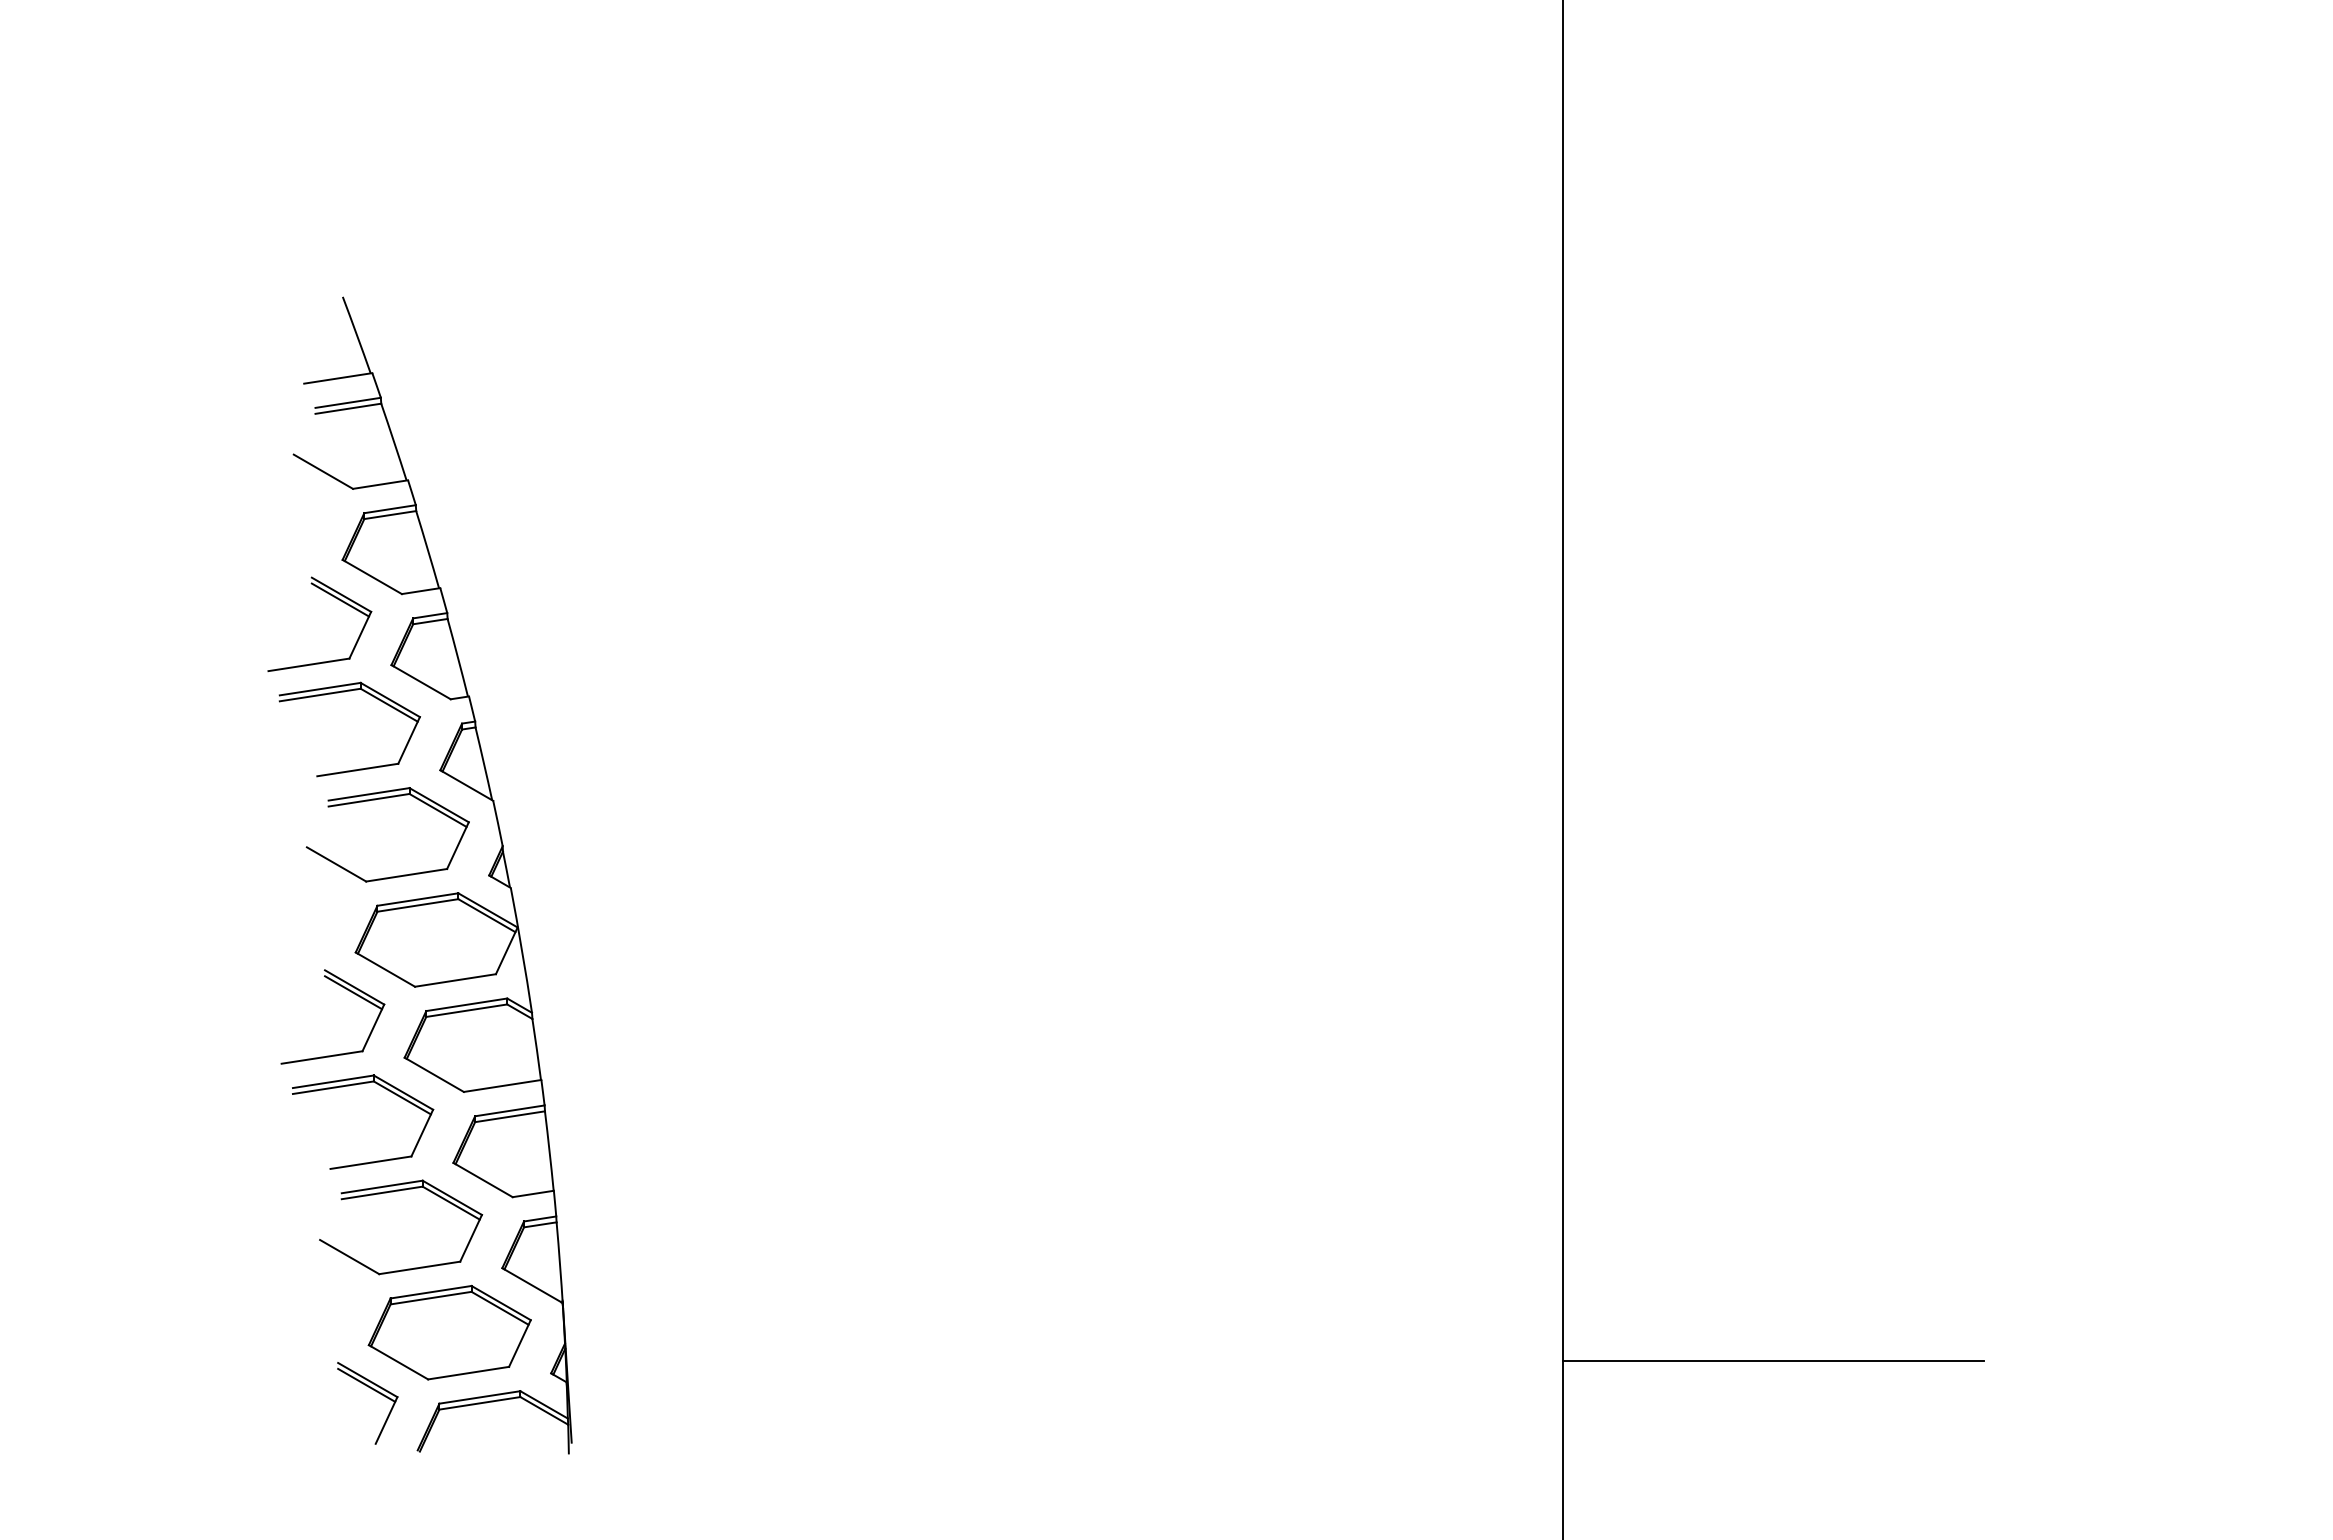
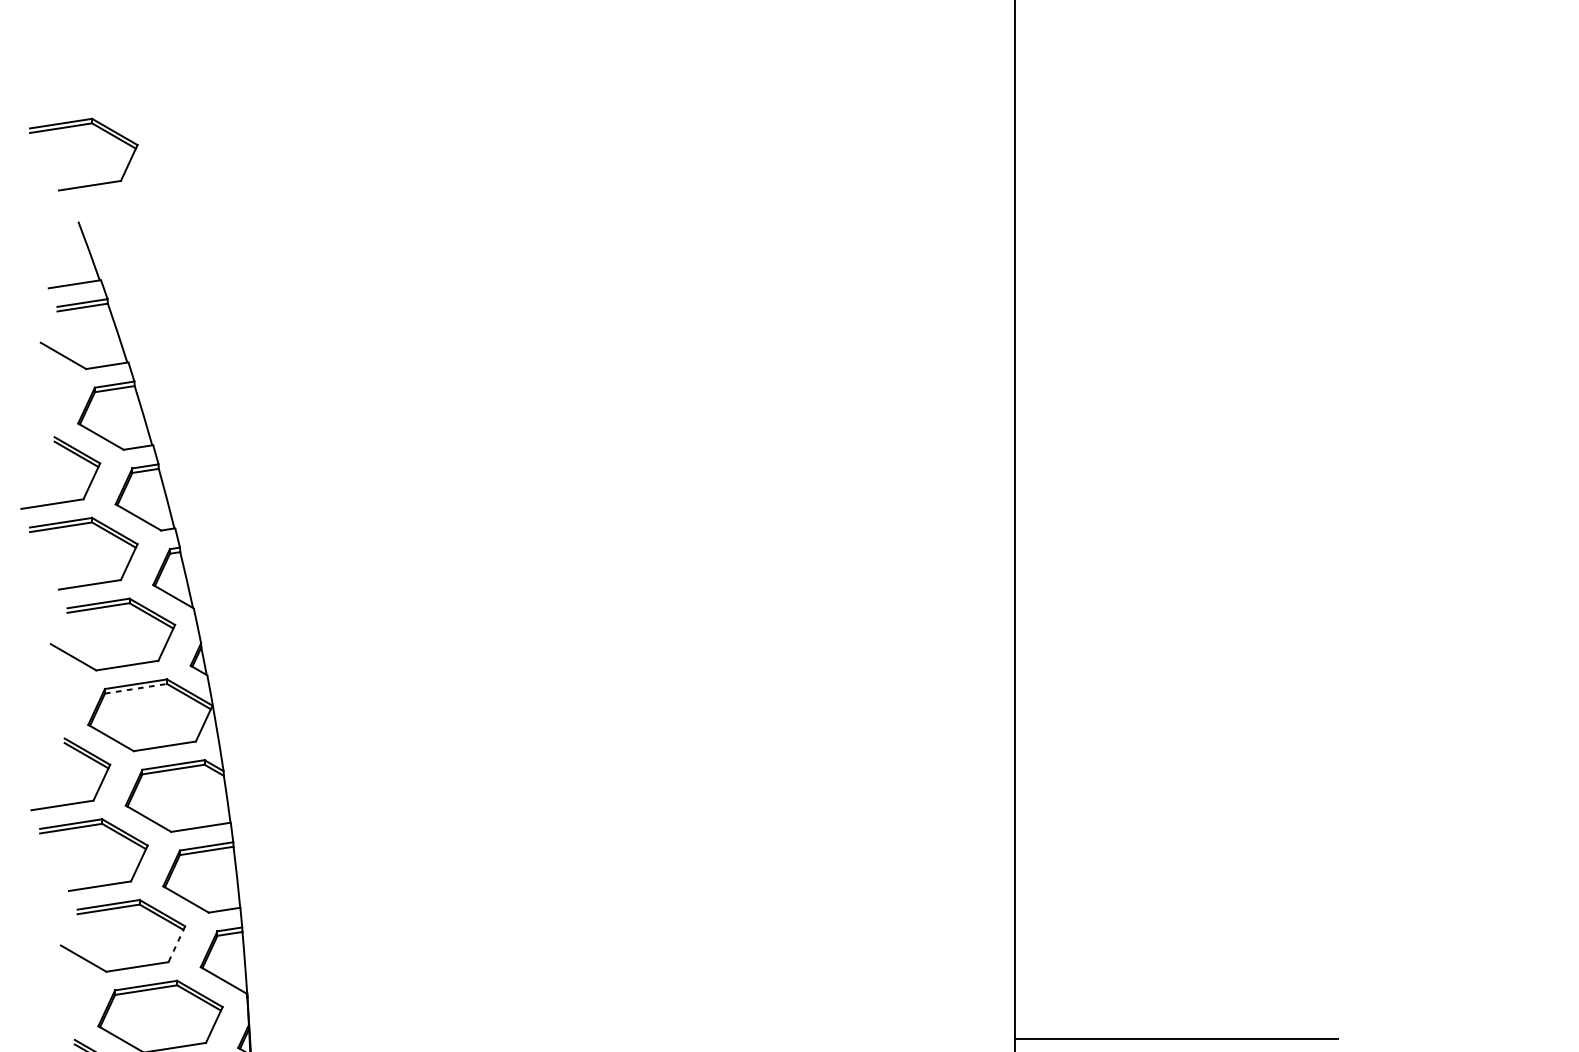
part: (344, 172) -> (79, 126), added
line: (417, 905) -> (135, 688), solid -> dashed
line: (471, 1238) -> (177, 944), solid -> dashed

